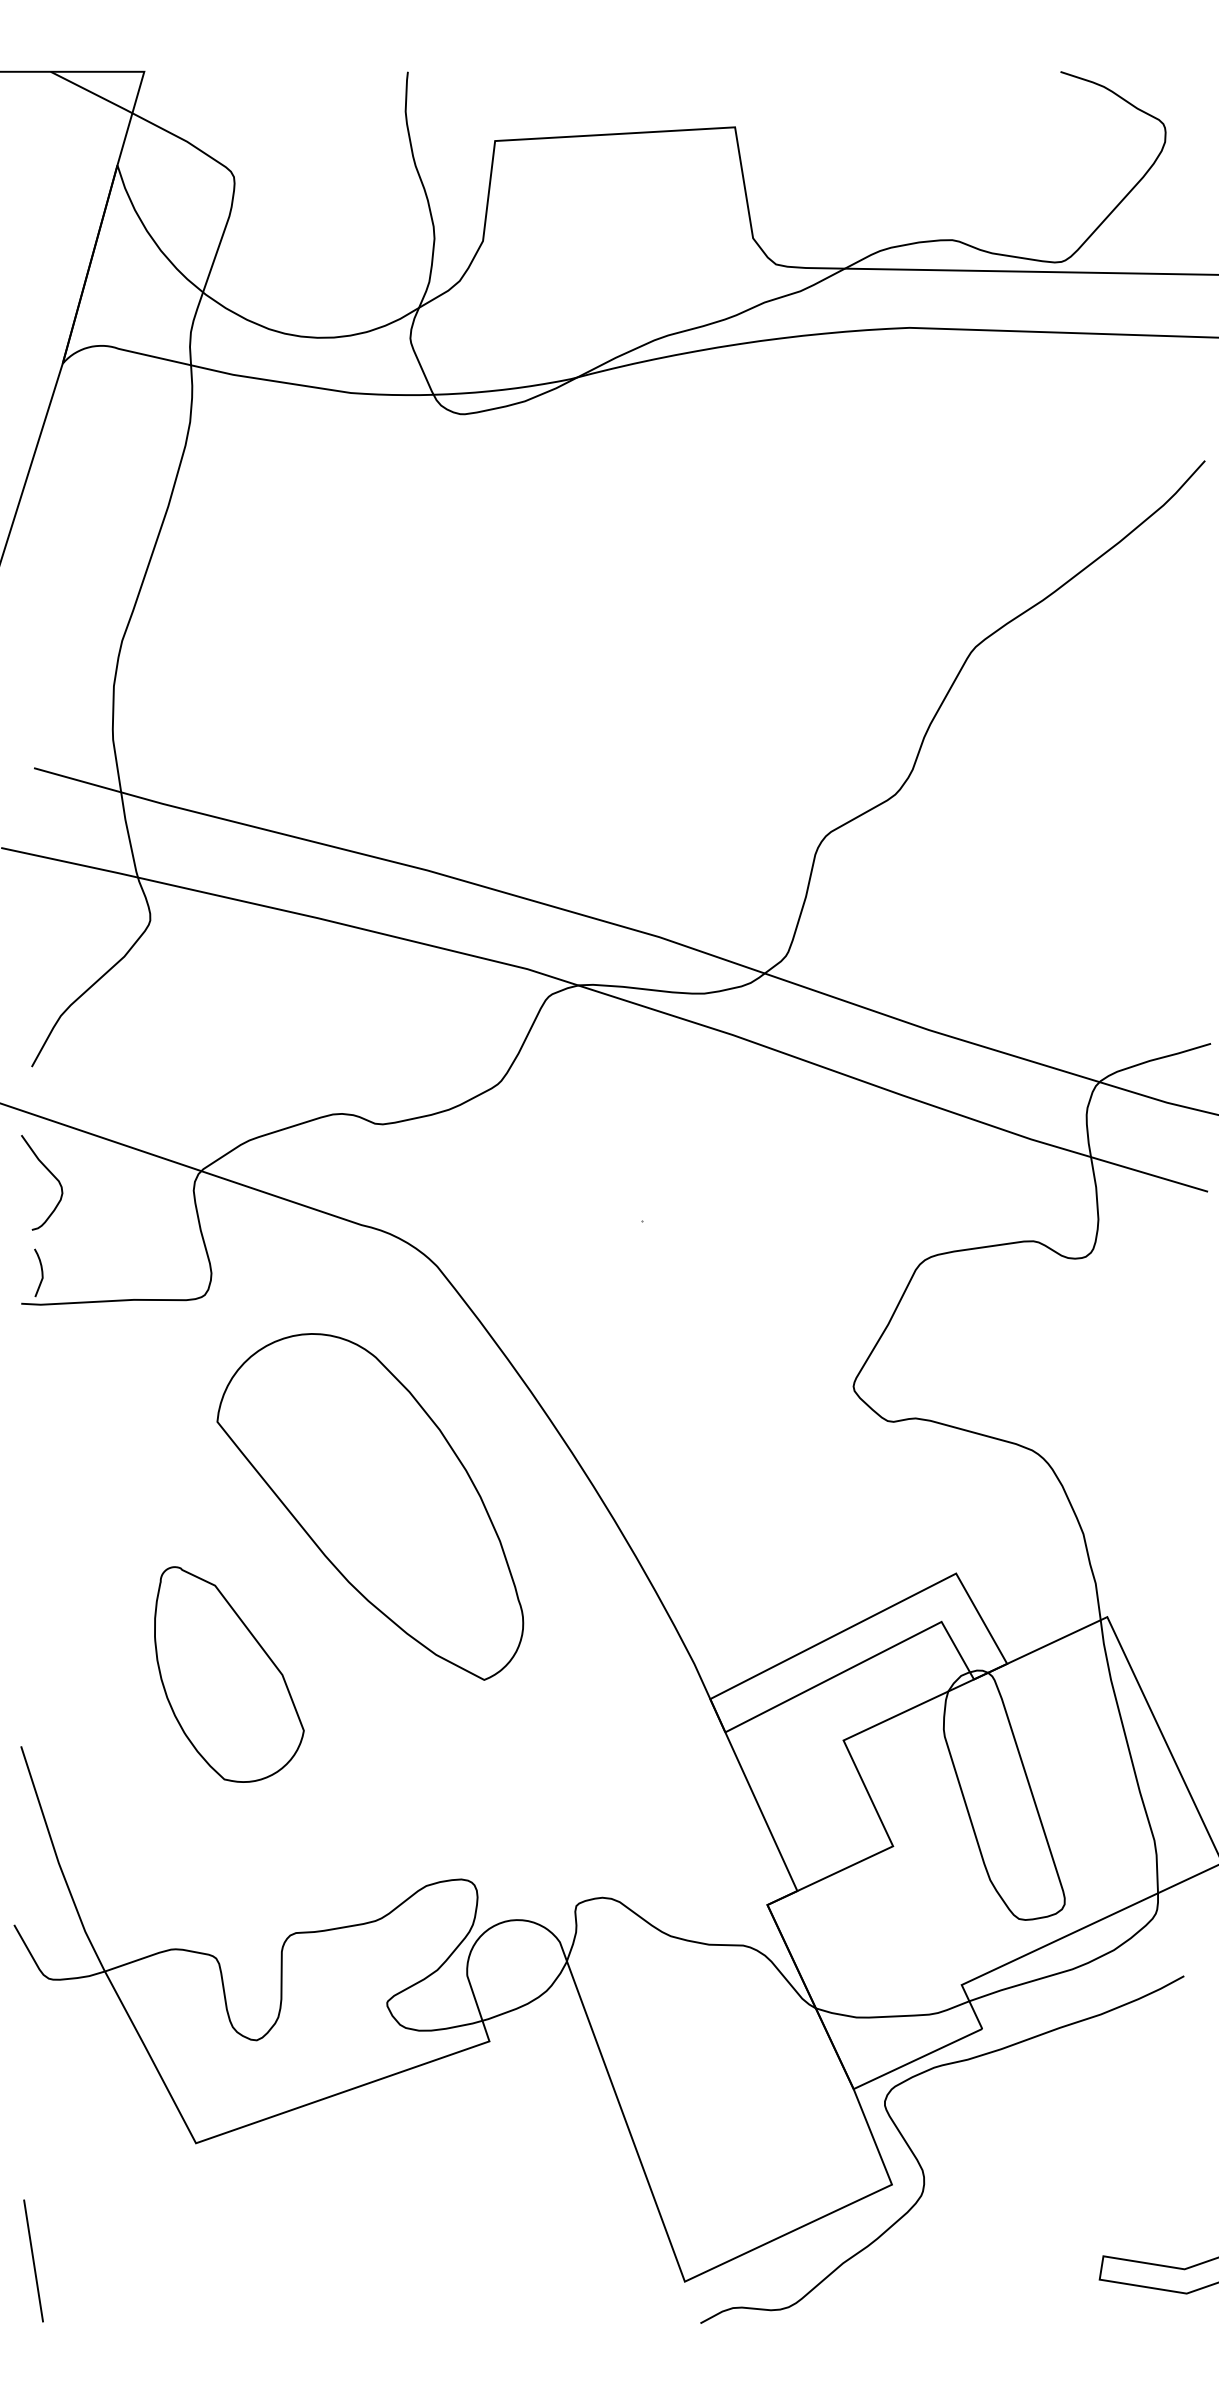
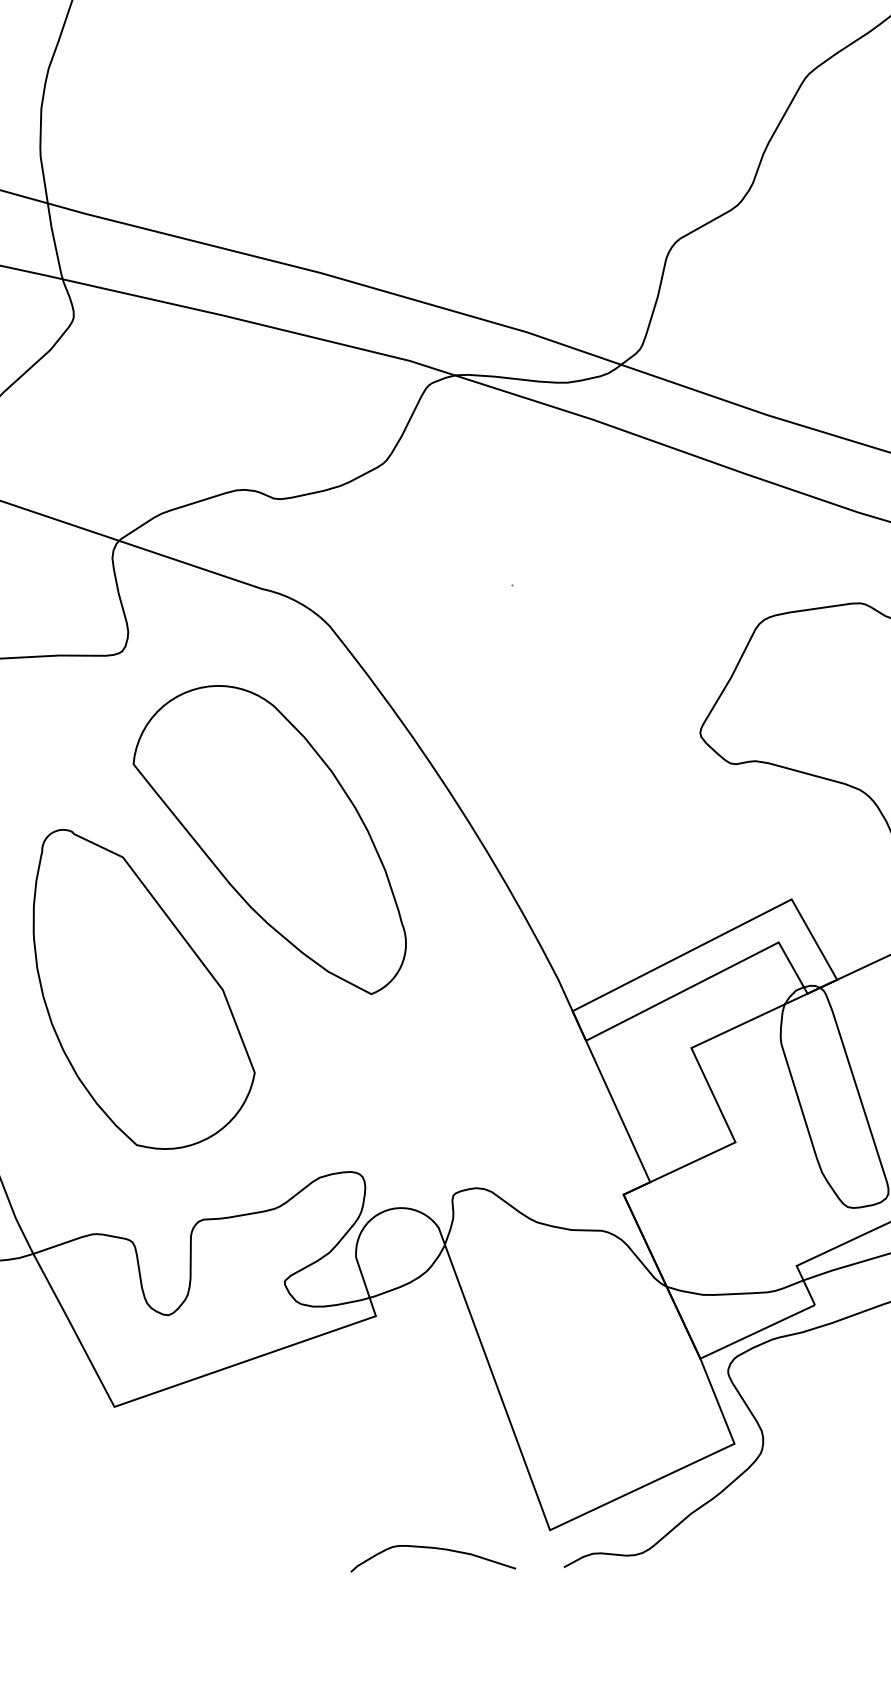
part: (229, 1674) -> (144, 989), size x1.67
curve: (553, 2302) -> (432, 1548), added

